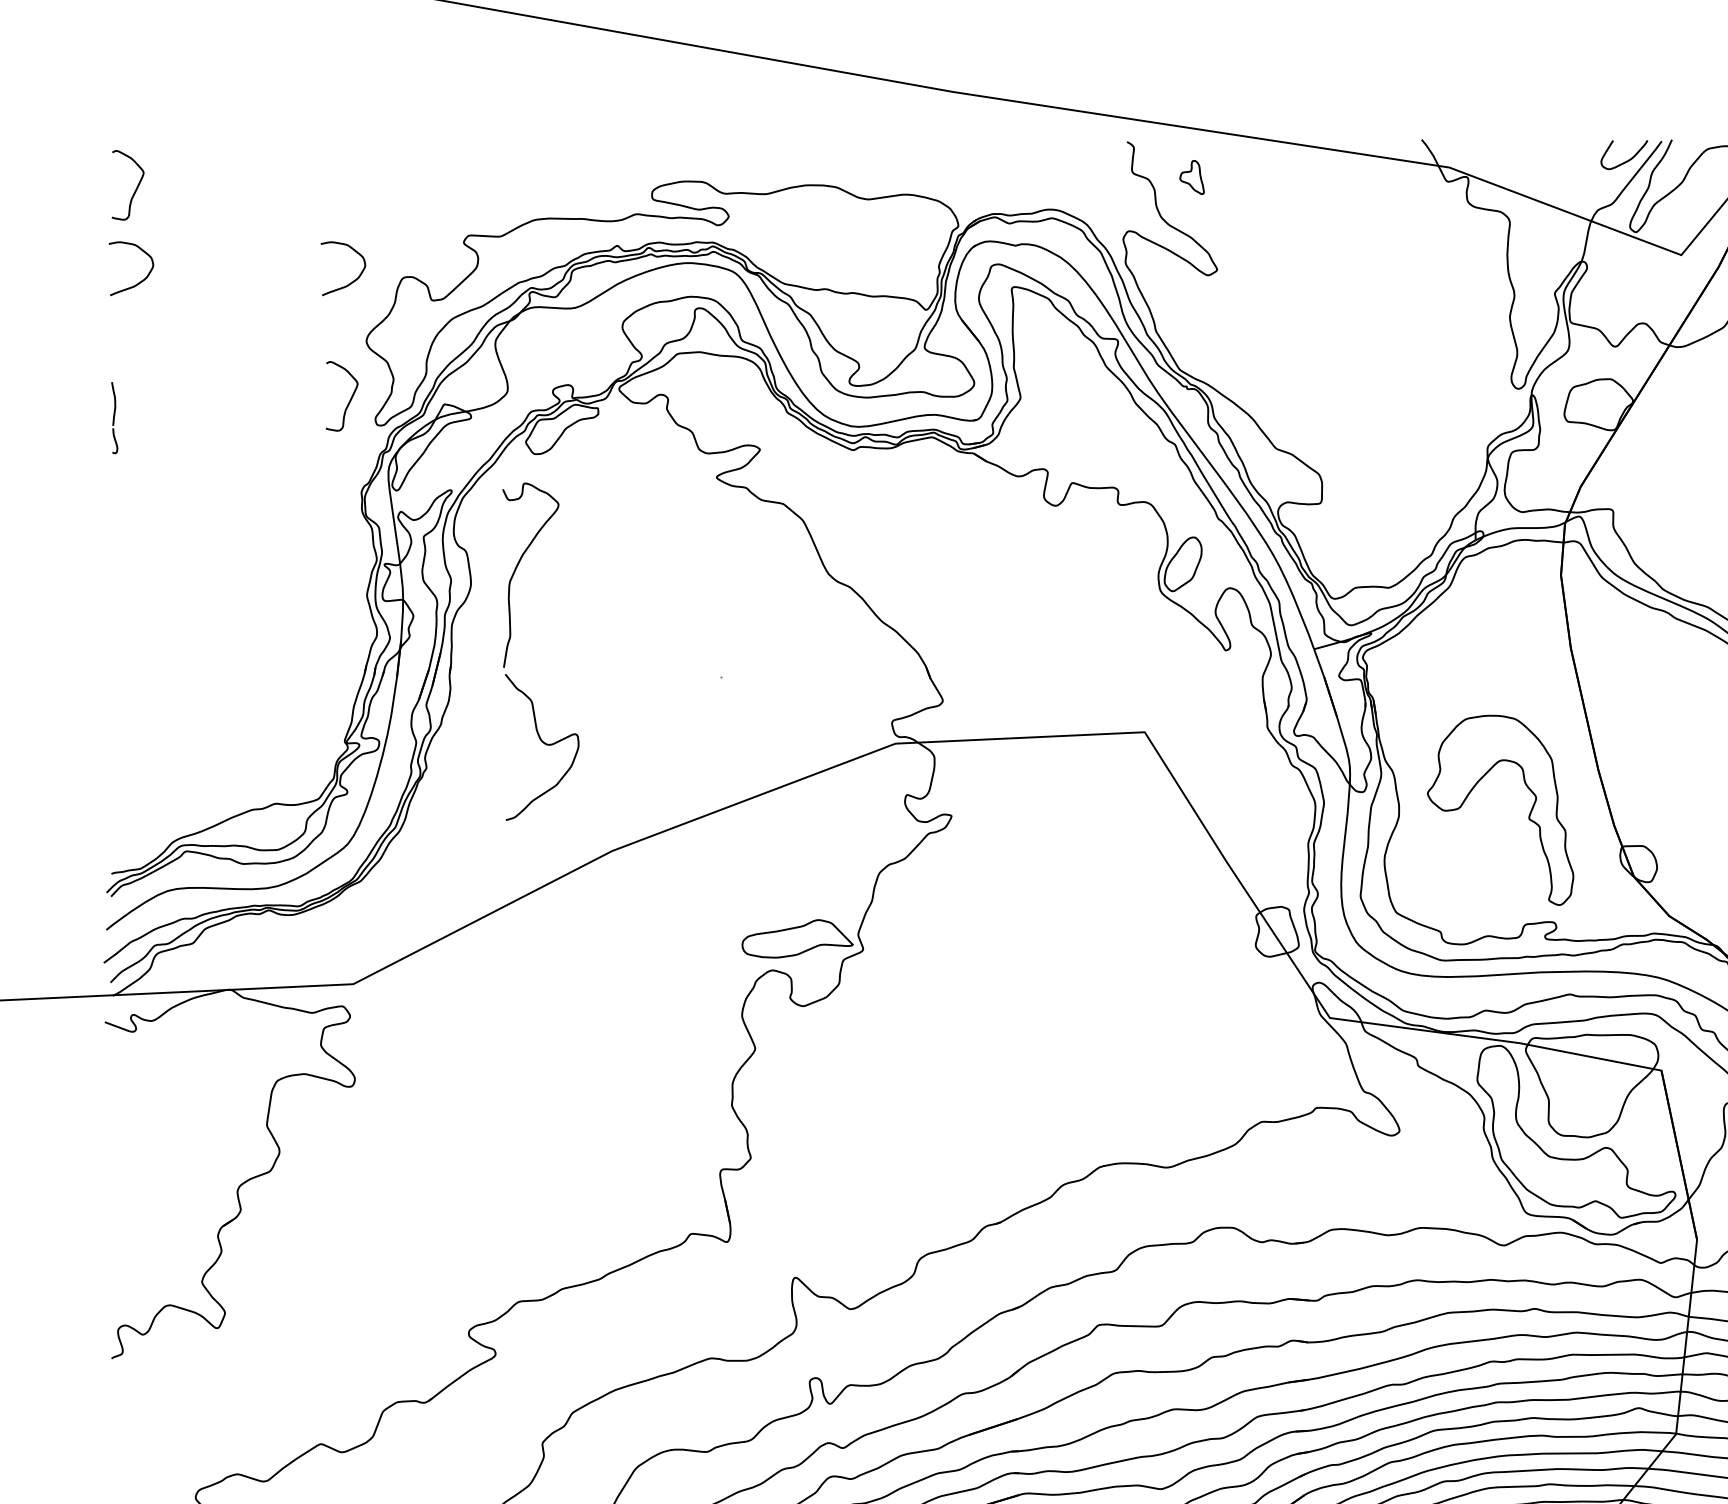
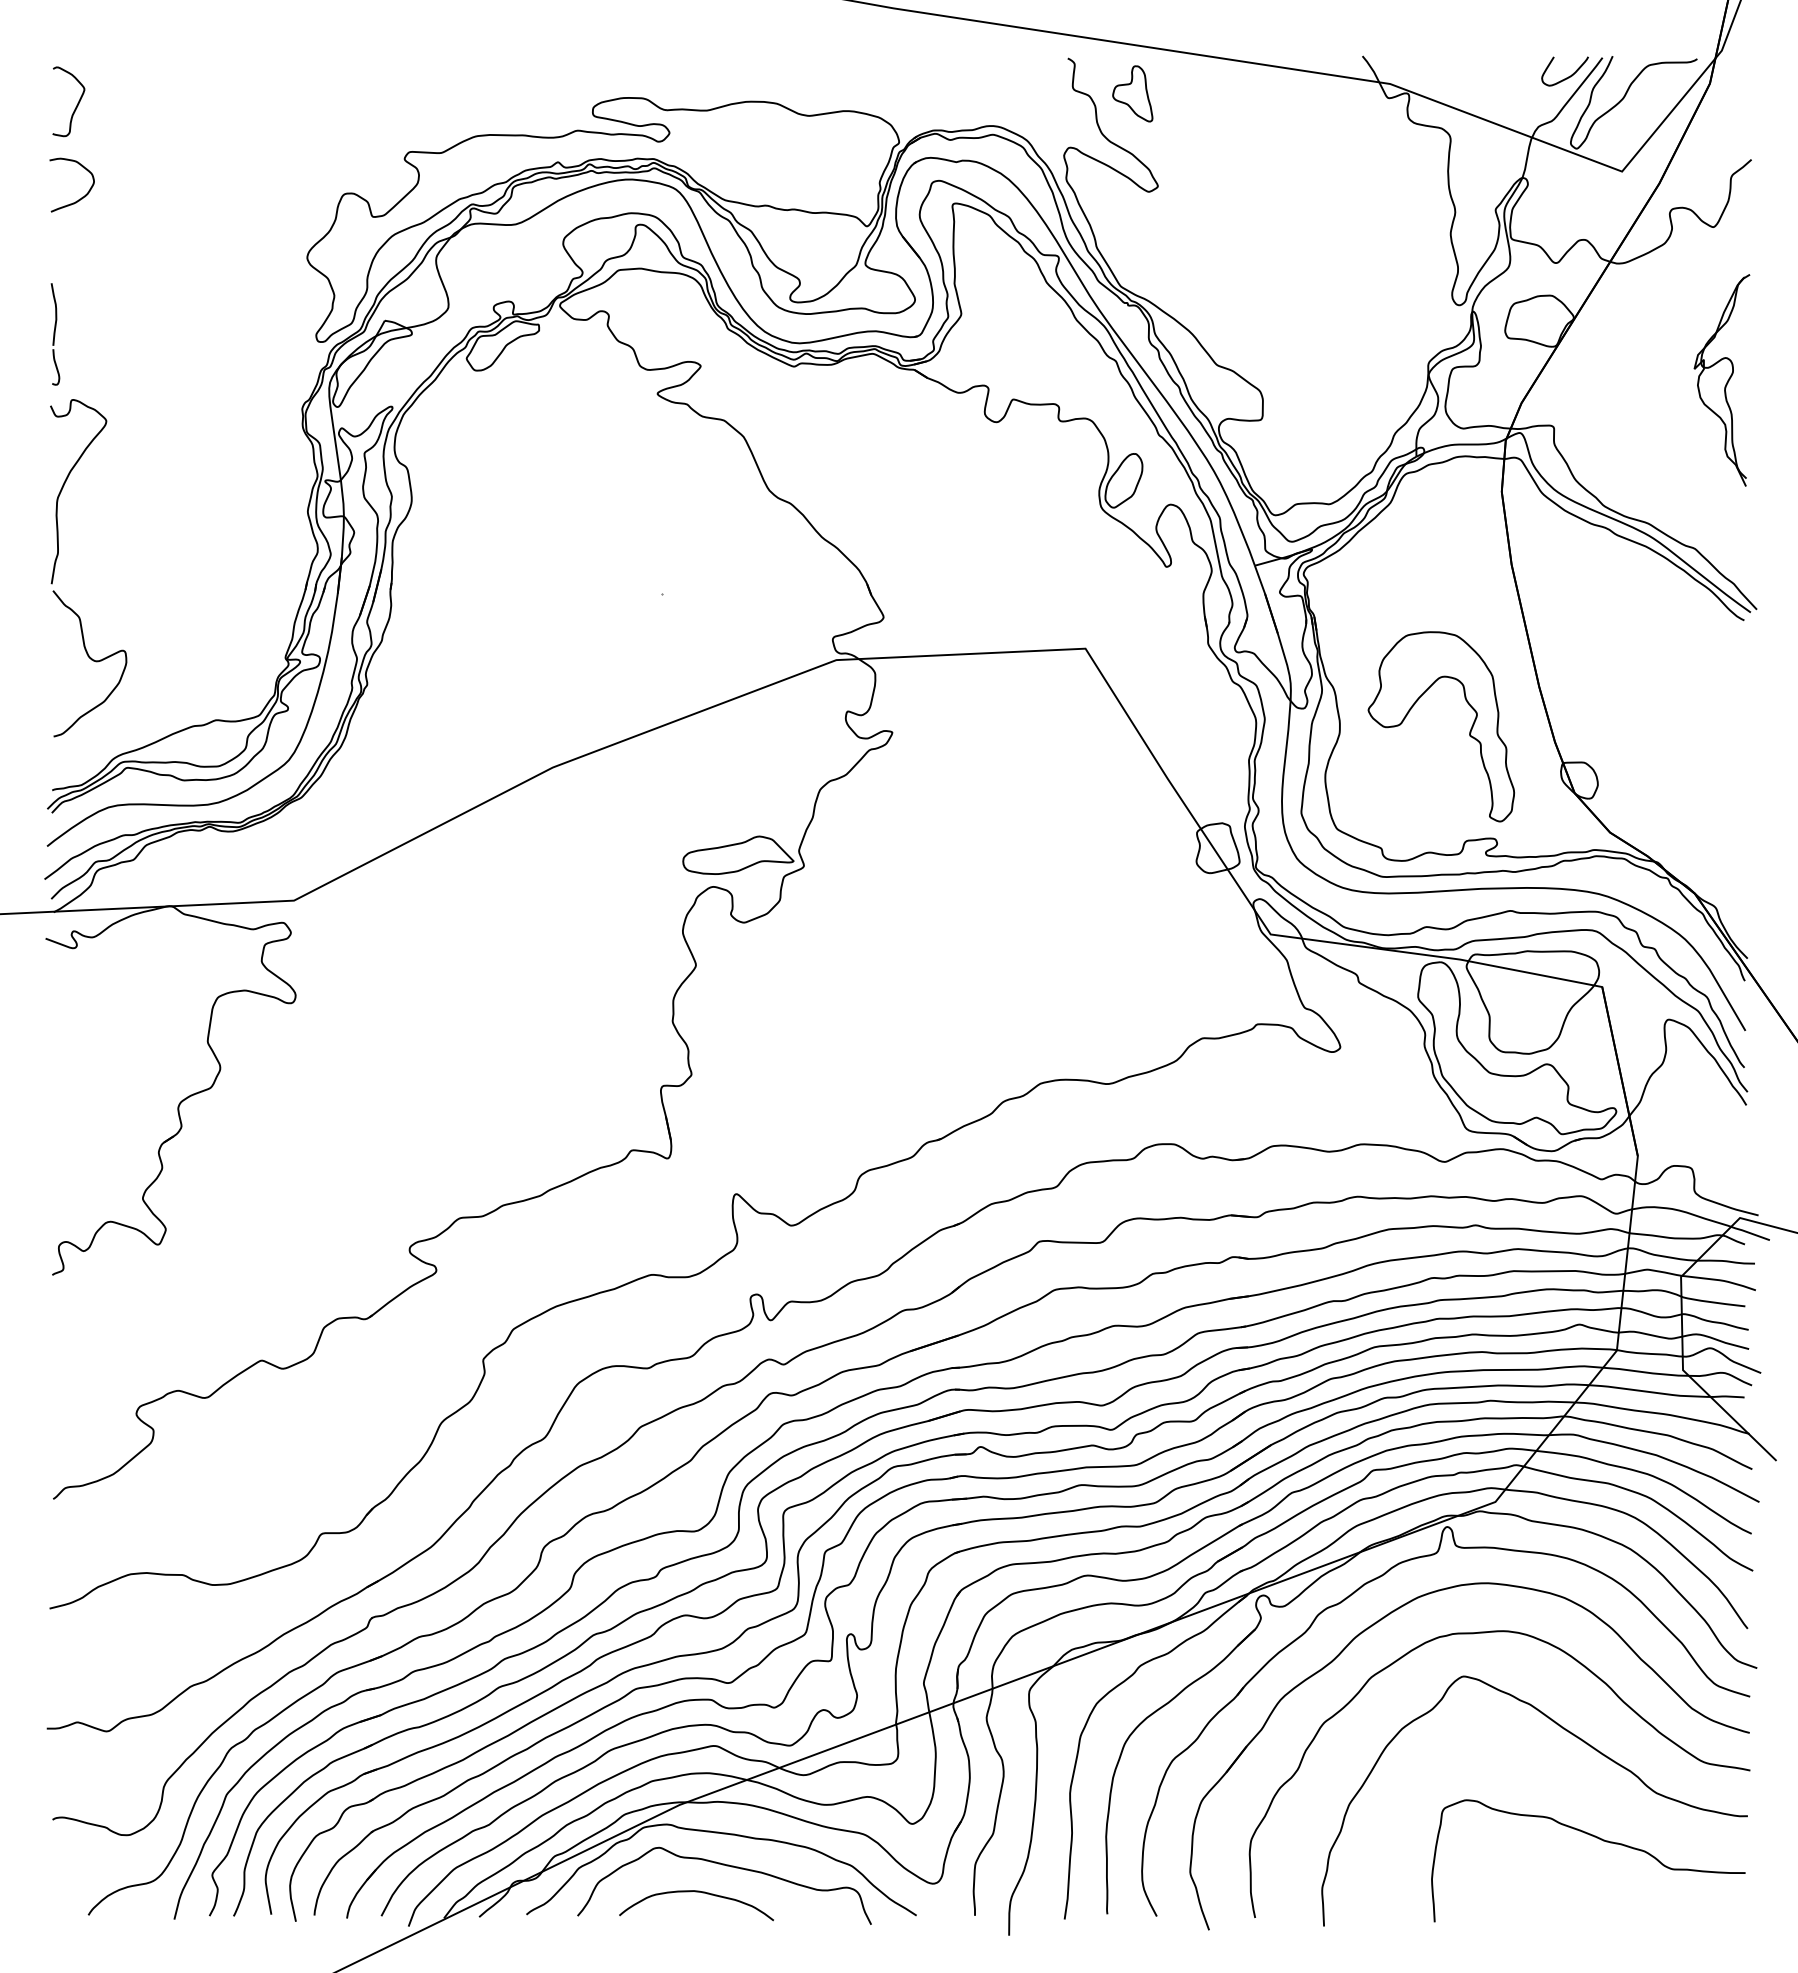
part: (1191, 177) -> (1132, 93), size x1.67
curve: (353, 280) -> (294, 196), removed
curve: (349, 400) -> (290, 316), removed
part: (114, 418) -> (55, 334), size x1.43
part: (508, 646) -> (56, 562), moved

